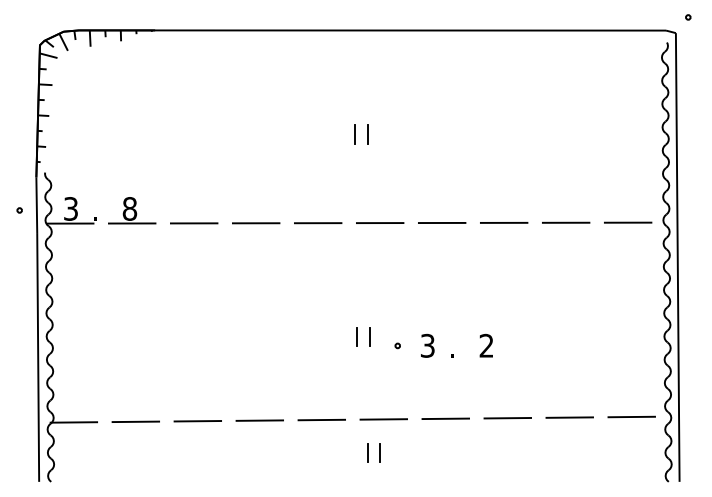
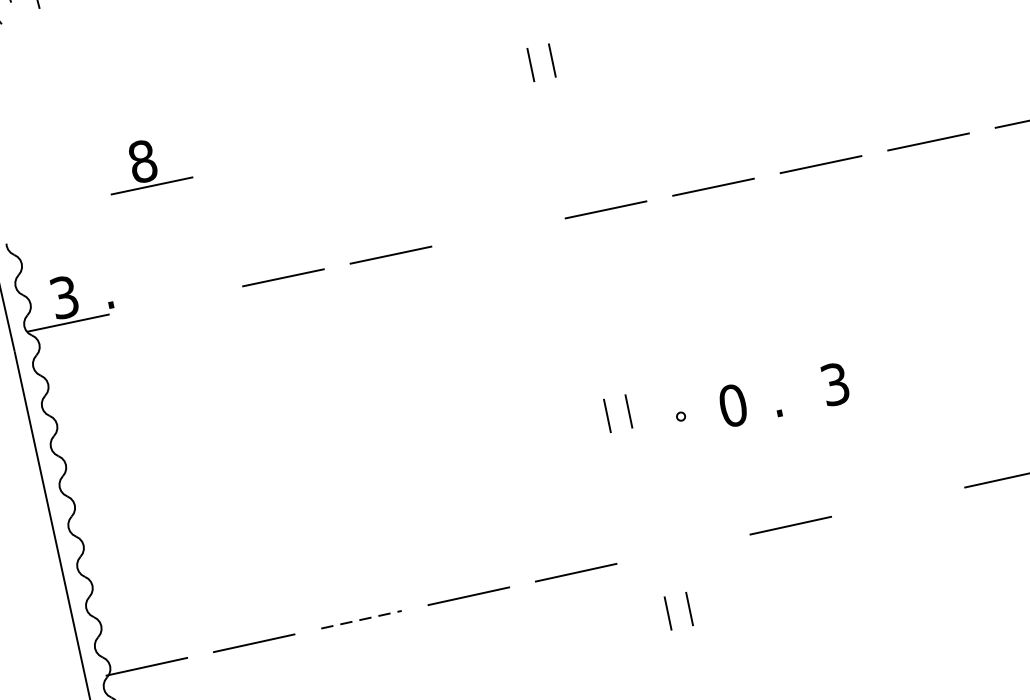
part: (132, 210) -> (147, 163), moved
line: (317, 223) -> (497, 233), removed
text: (427, 345) -> (732, 405), 3 -> 0
text: (486, 345) -> (834, 383), 2 -> 3
line: (507, 417) -> (897, 501), removed
line: (383, 419) -> (682, 549), removed
line: (198, 421) -> (362, 619), solid -> dashed

